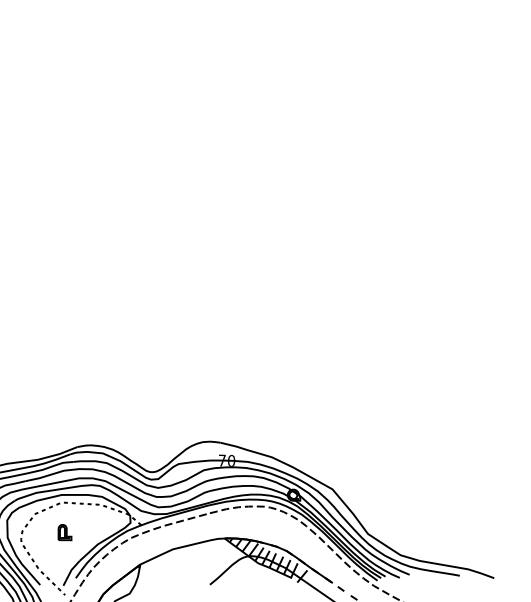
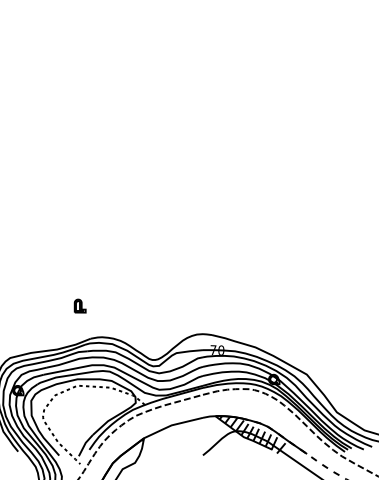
part: (64, 532) -> (79, 306), moved

